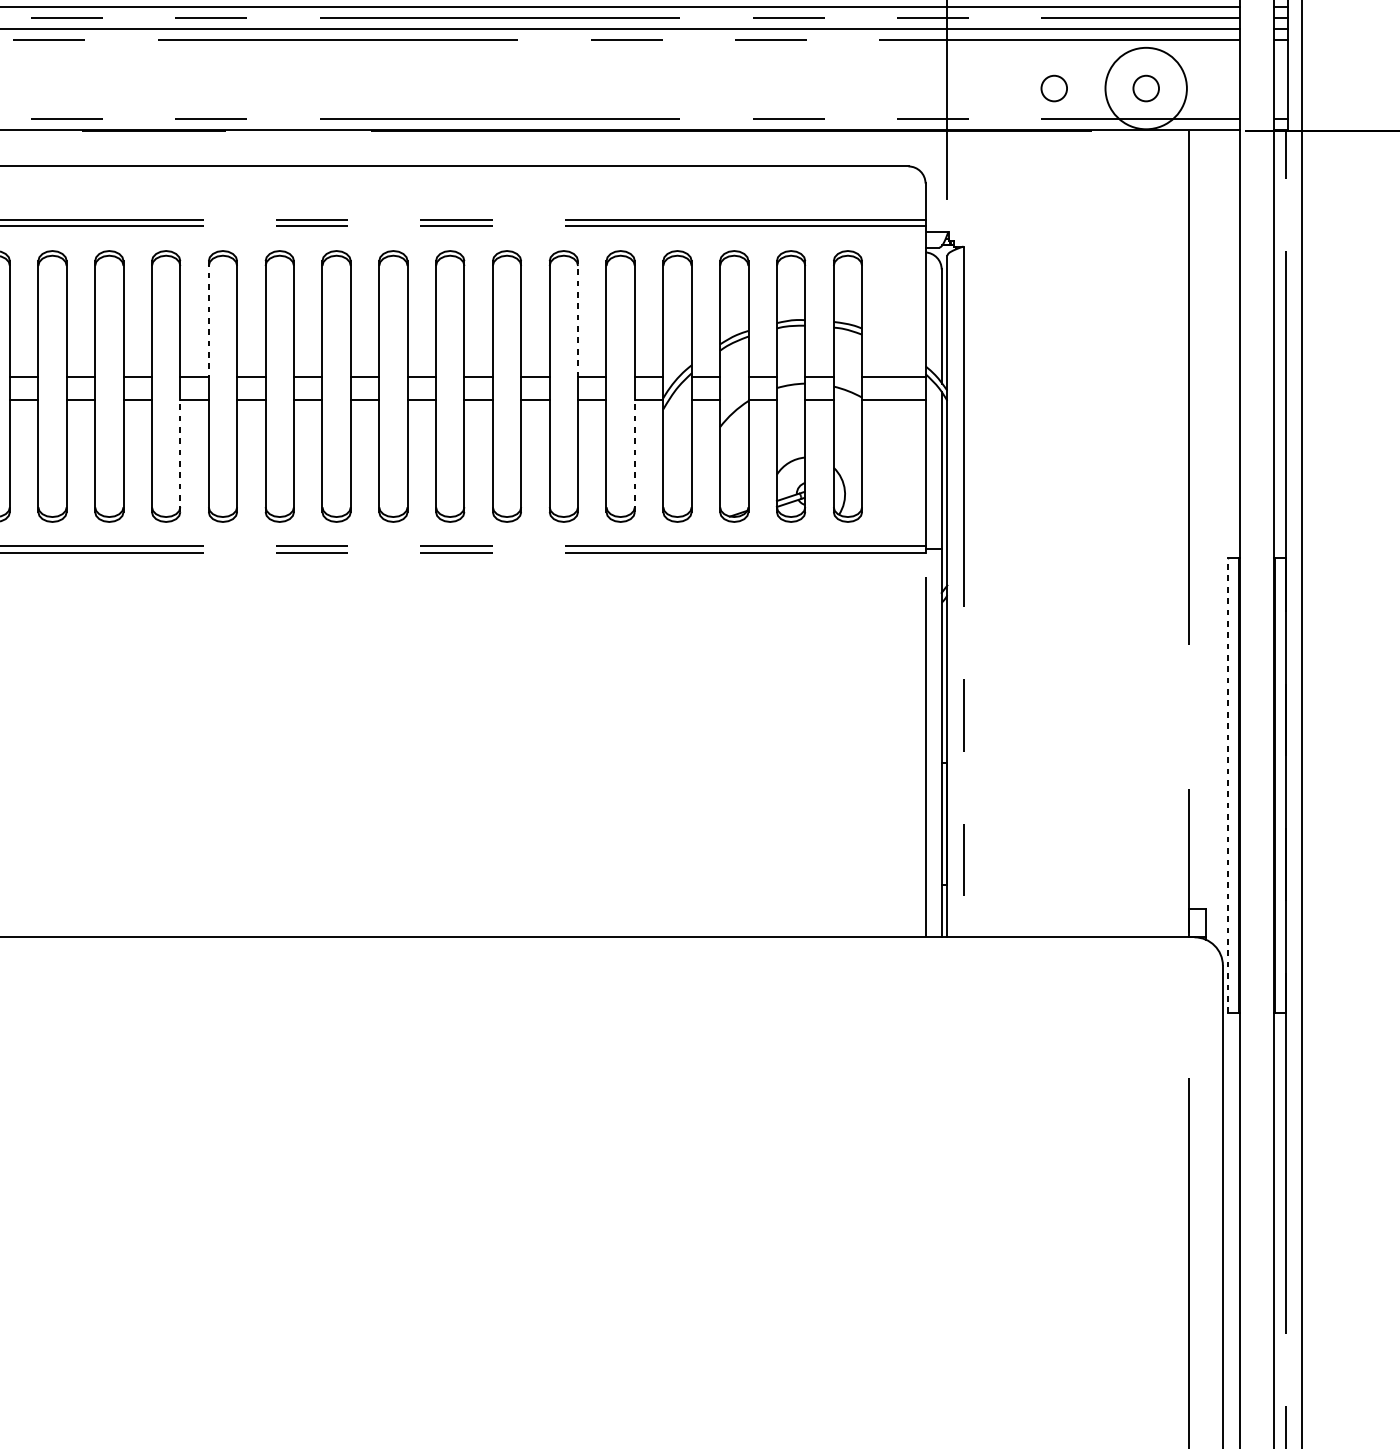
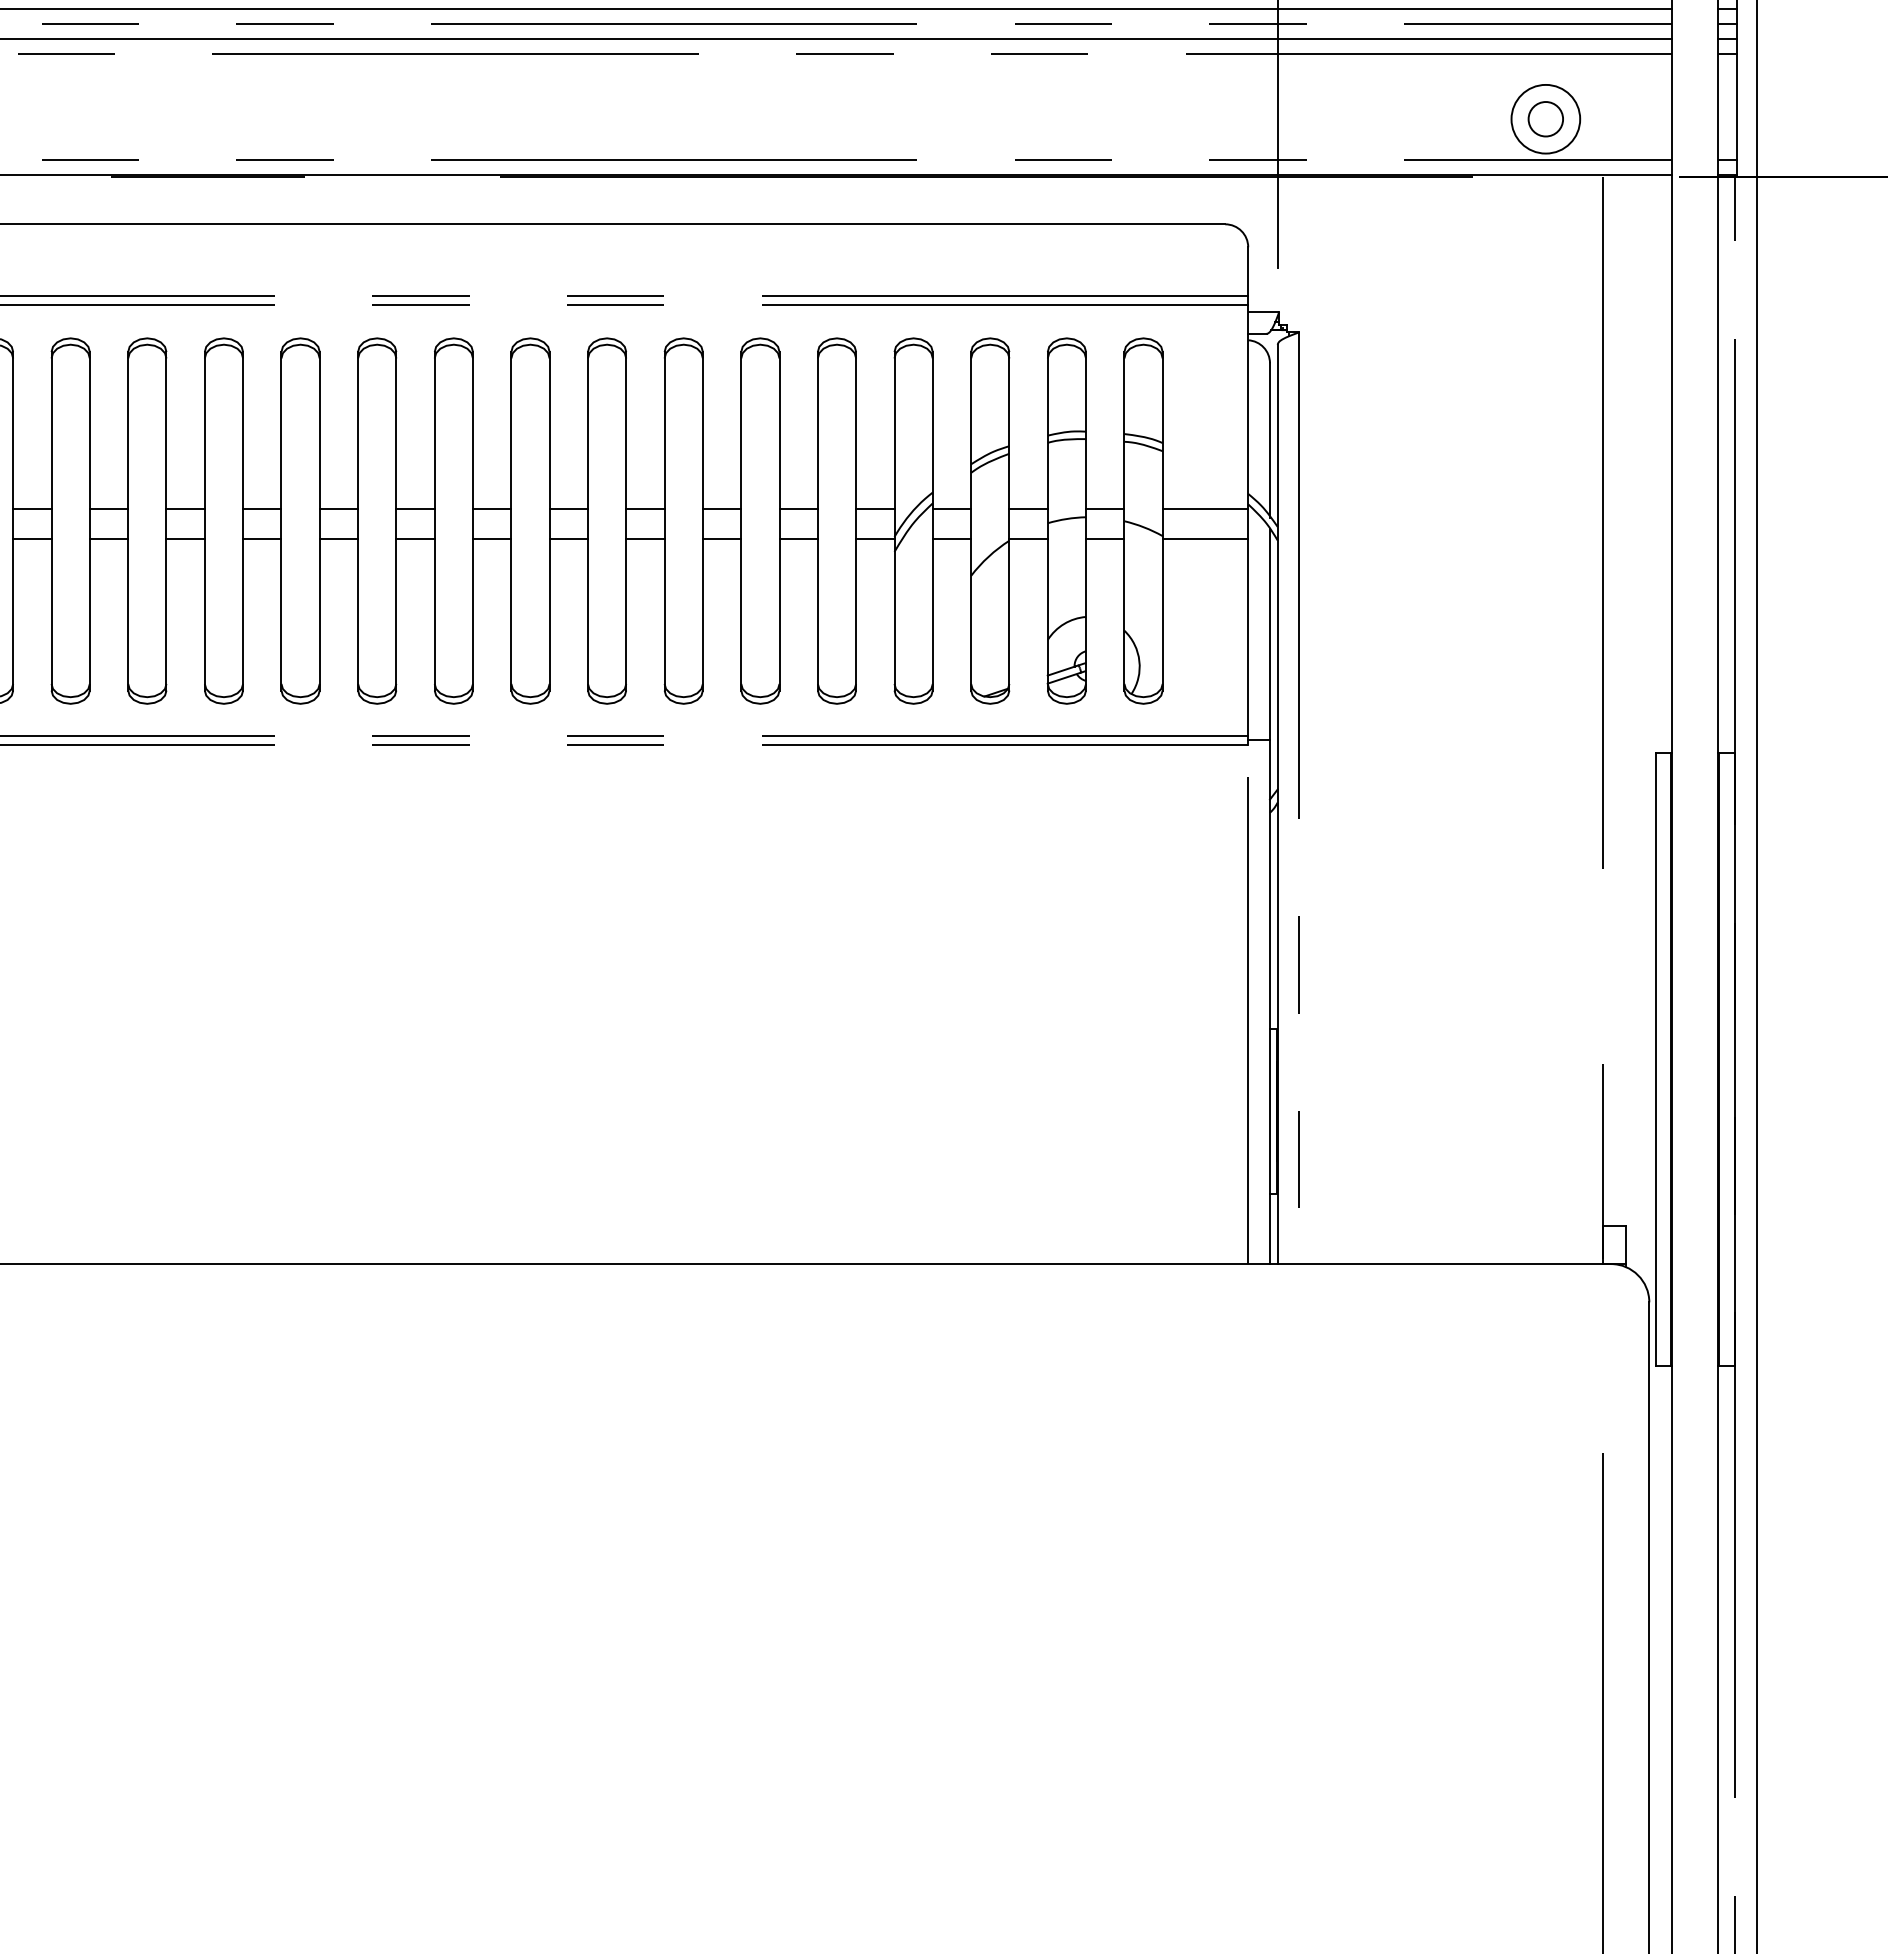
circle: (1054, 88) -> (1421, 119), removed
circle: (1145, 88) -> (1545, 118), size x0.62
line: (578, 318) -> (779, 429), dashed -> solid
line: (208, 319) -> (281, 430), dashed -> solid
line: (180, 455) -> (243, 614), dashed -> solid
line: (635, 455) -> (856, 614), dashed -> solid
line: (1227, 785) -> (1655, 1059), dashed -> solid

